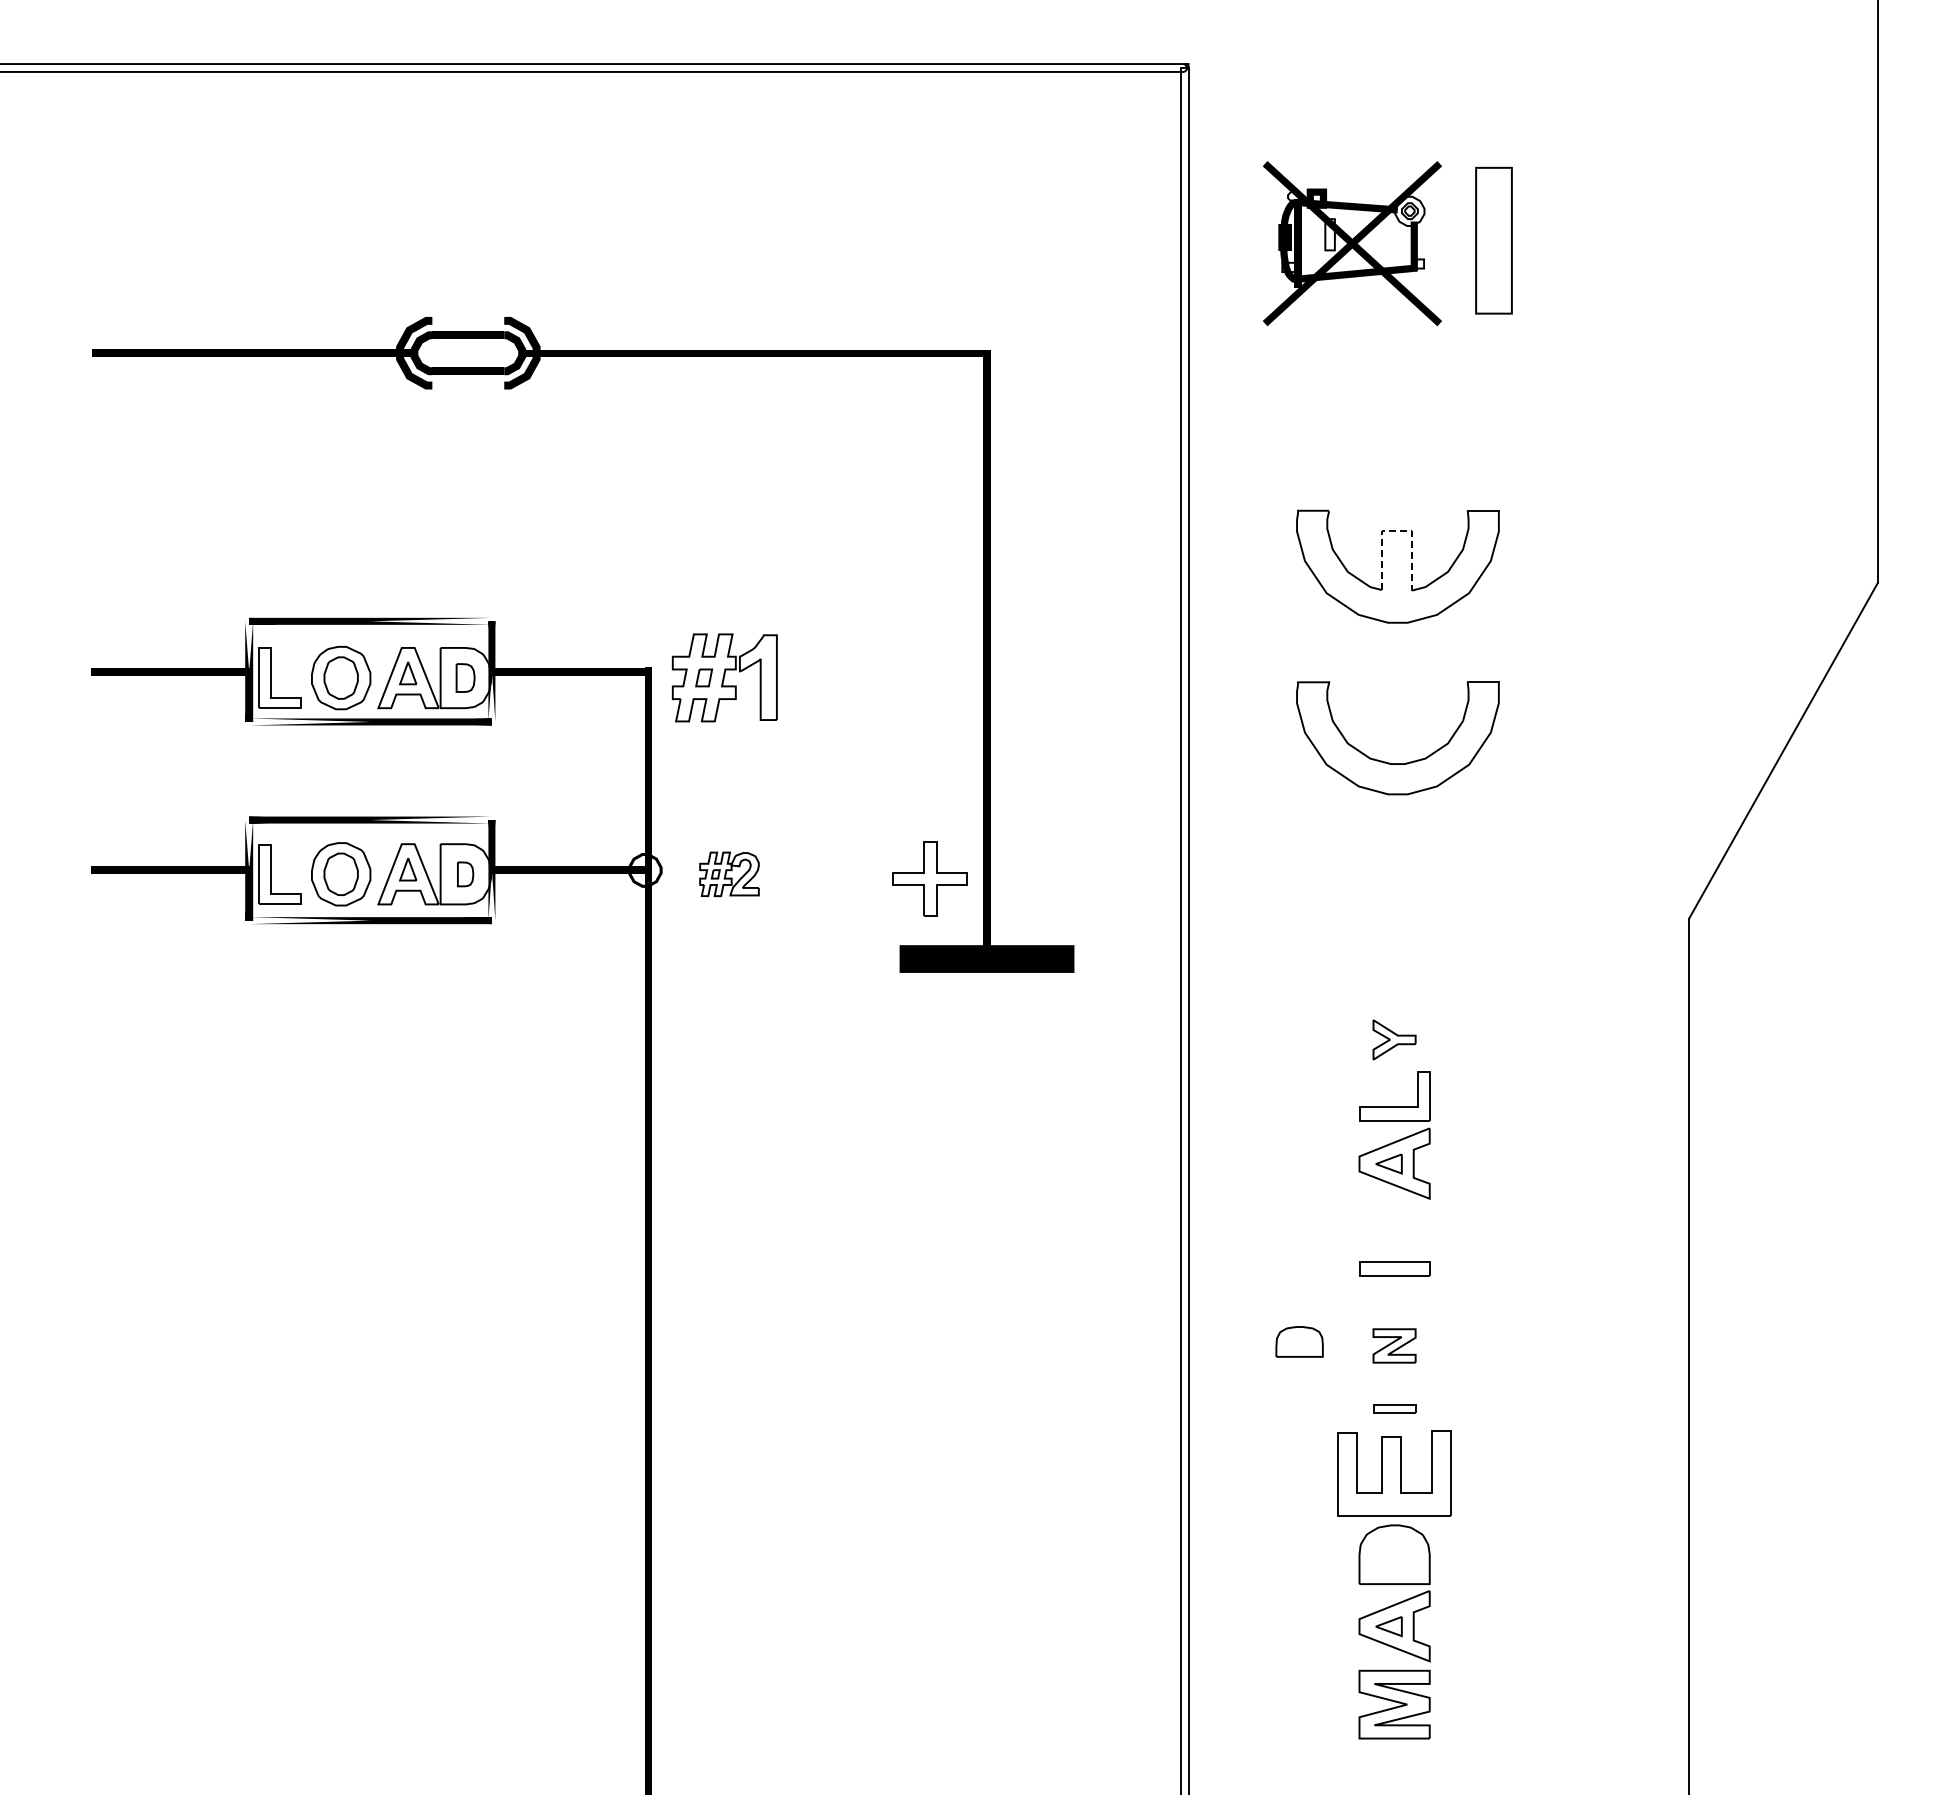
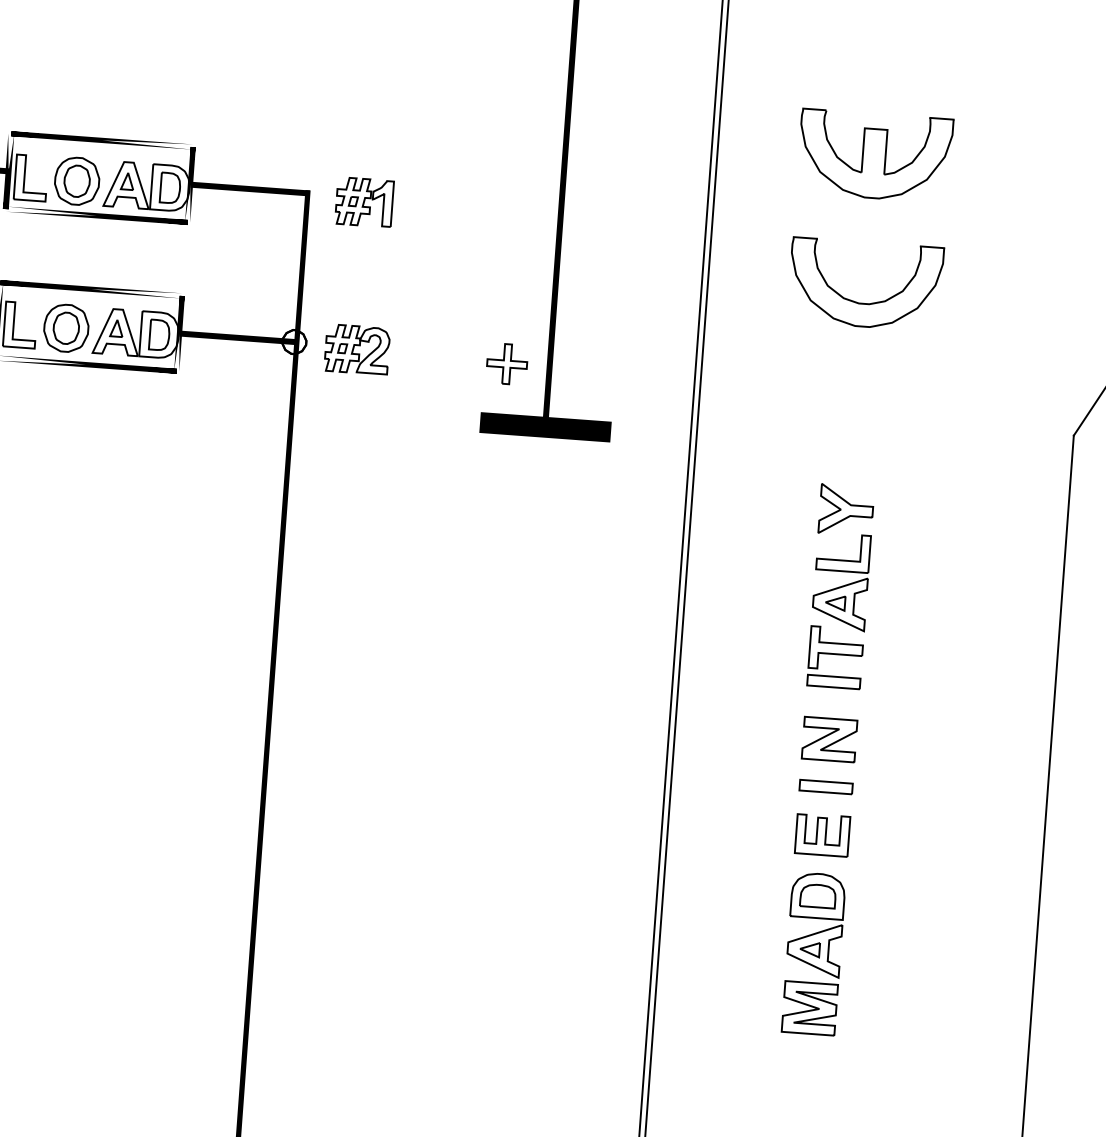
line: (1397, 530) -> (876, 128), dashed -> solid
part: (465, 677) -> (170, 187), size x1.43
part: (724, 678) -> (364, 202), size x0.71
part: (465, 874) -> (159, 335), size x1.67
part: (729, 874) -> (357, 349), size x1.43
part: (929, 878) -> (506, 363), size x0.71
part: (1394, 1039) -> (846, 510), size x1.67
part: (1394, 1224) -> (836, 648), added
part: (1299, 1341) -> (818, 895), moved
part: (1394, 1345) -> (829, 739), size x1.67
part: (1394, 1408) -> (826, 786), size x1.67
part: (1394, 1473) -> (822, 835), size x0.62

